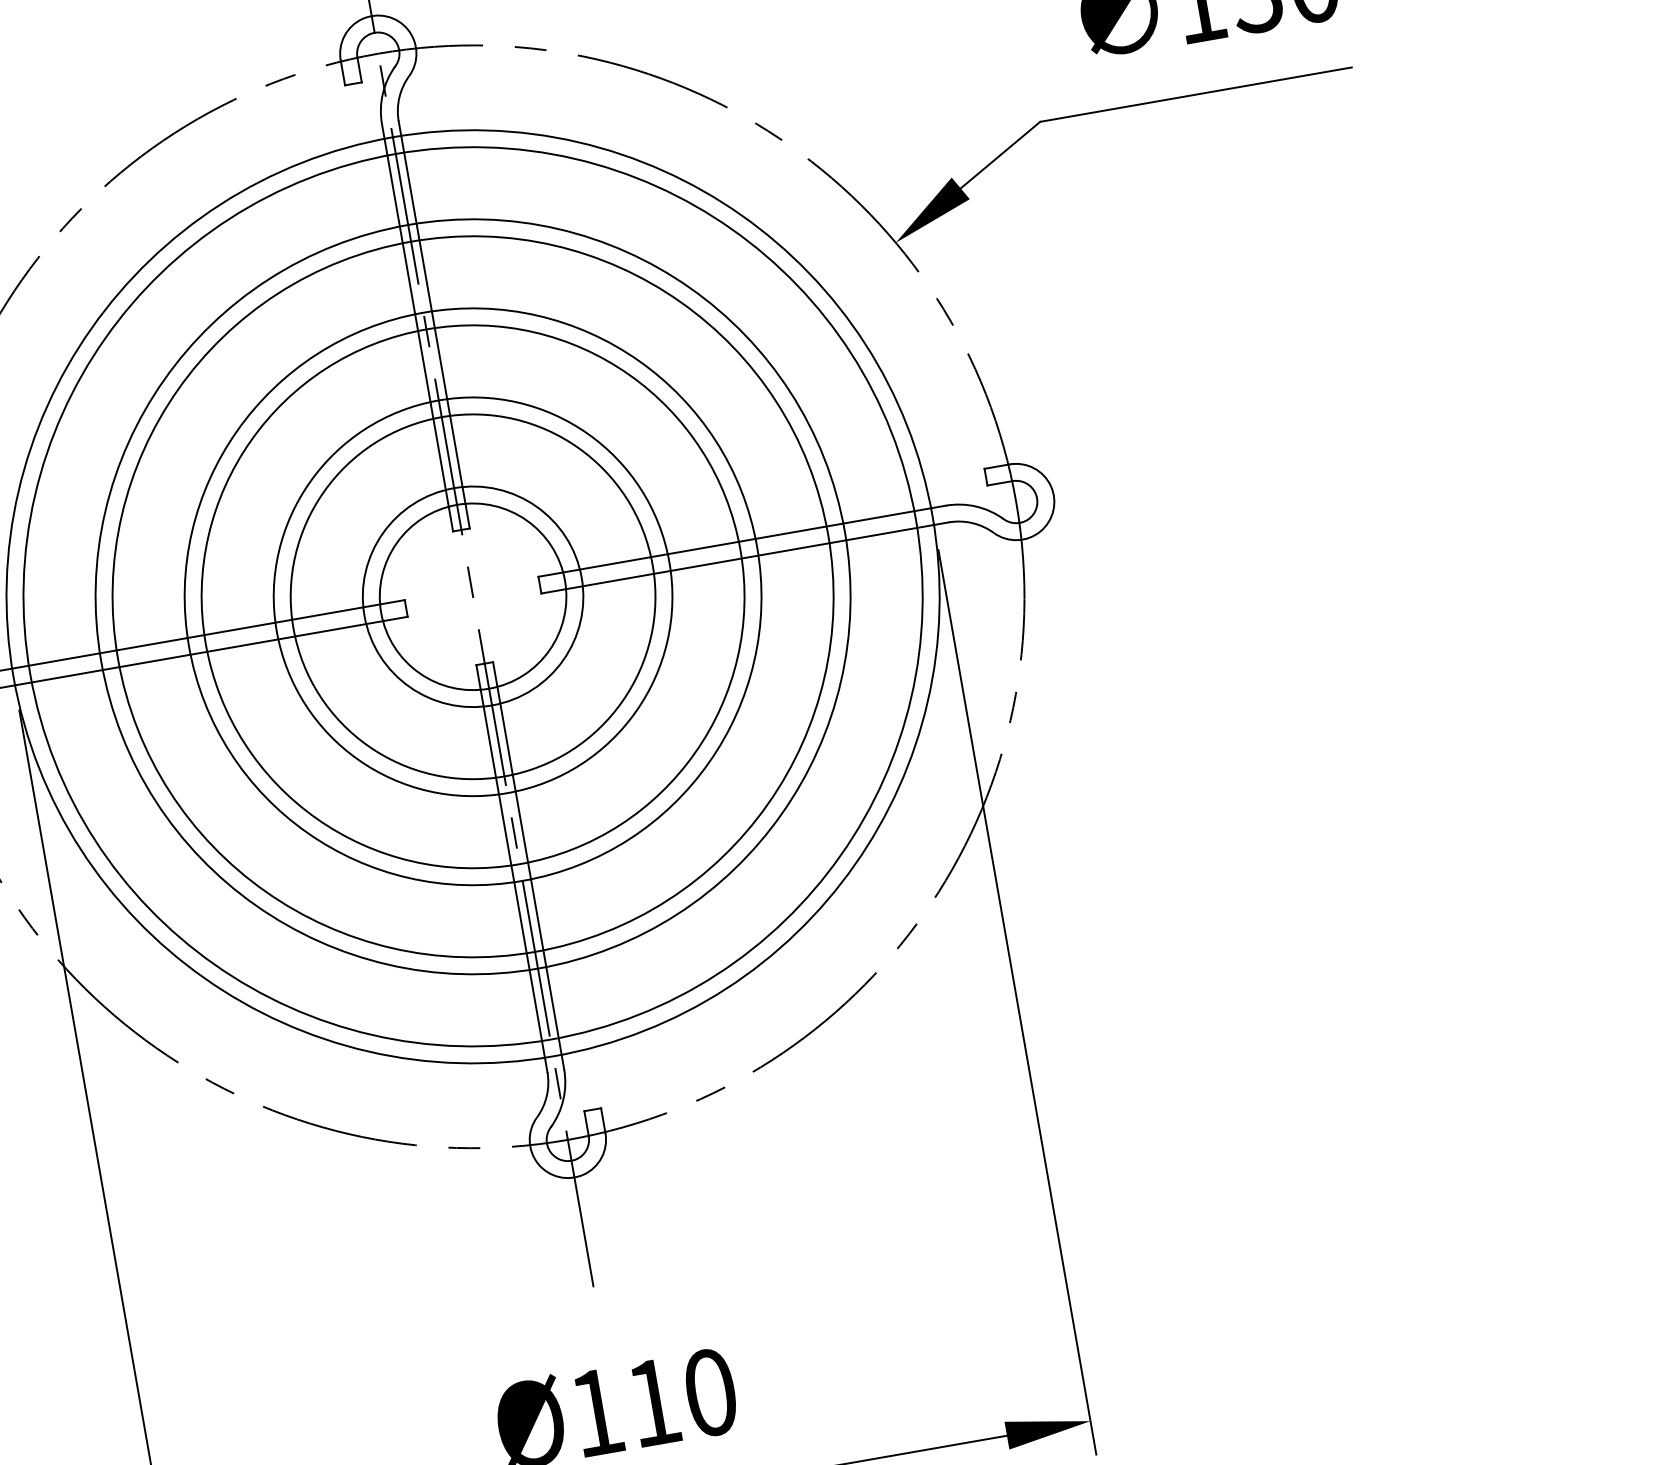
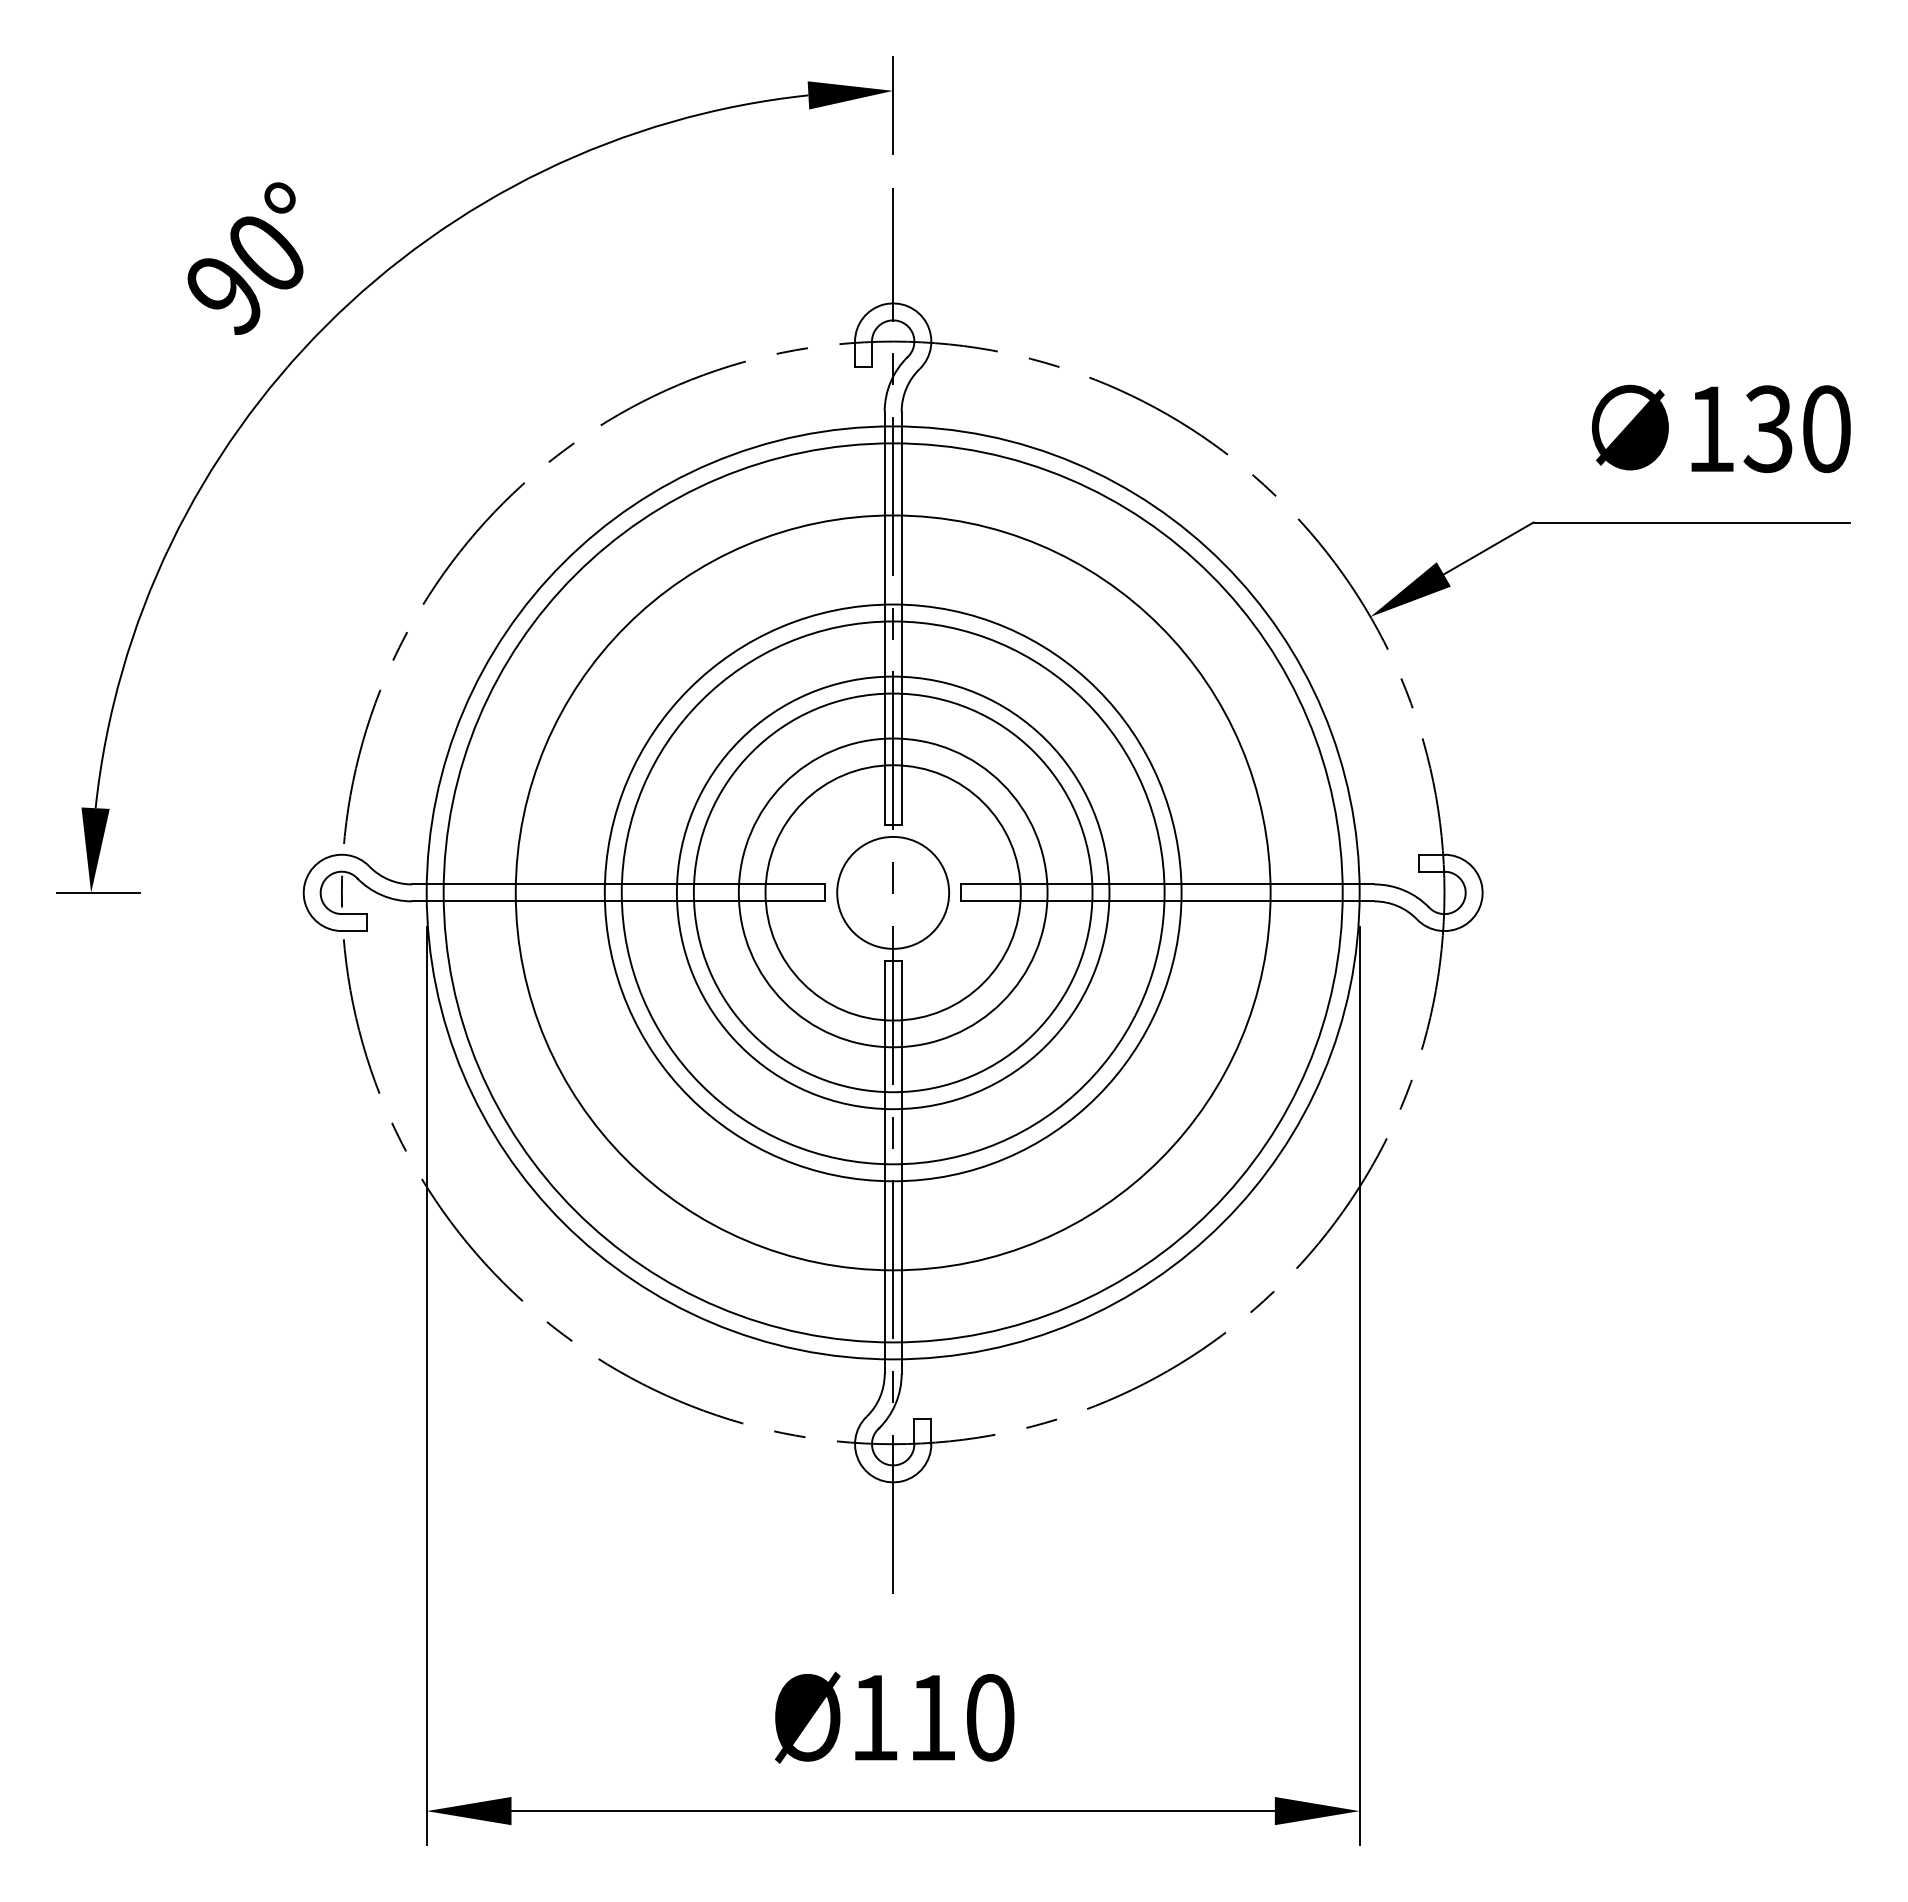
circle: (472, 596) -> (892, 892), size x0.6
circle: (472, 596) -> (892, 892), size x0.6
circle: (472, 596) -> (892, 892), size x0.7
circle: (472, 596) -> (892, 892), size x1.4

